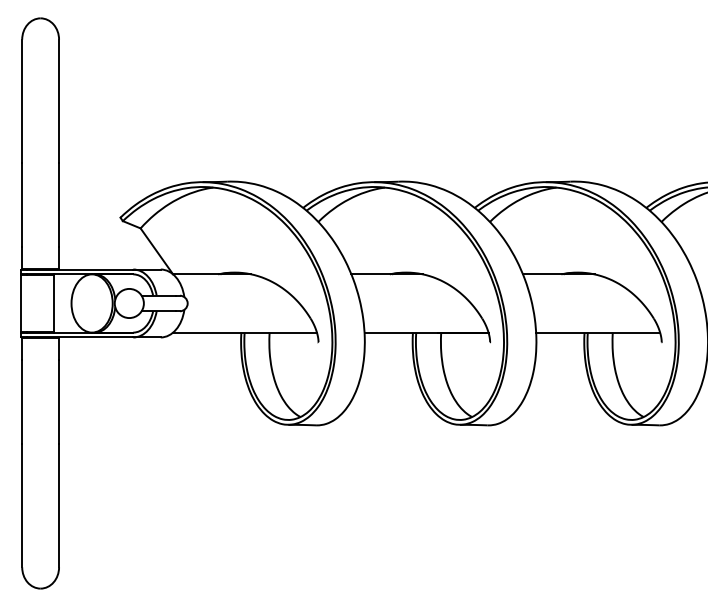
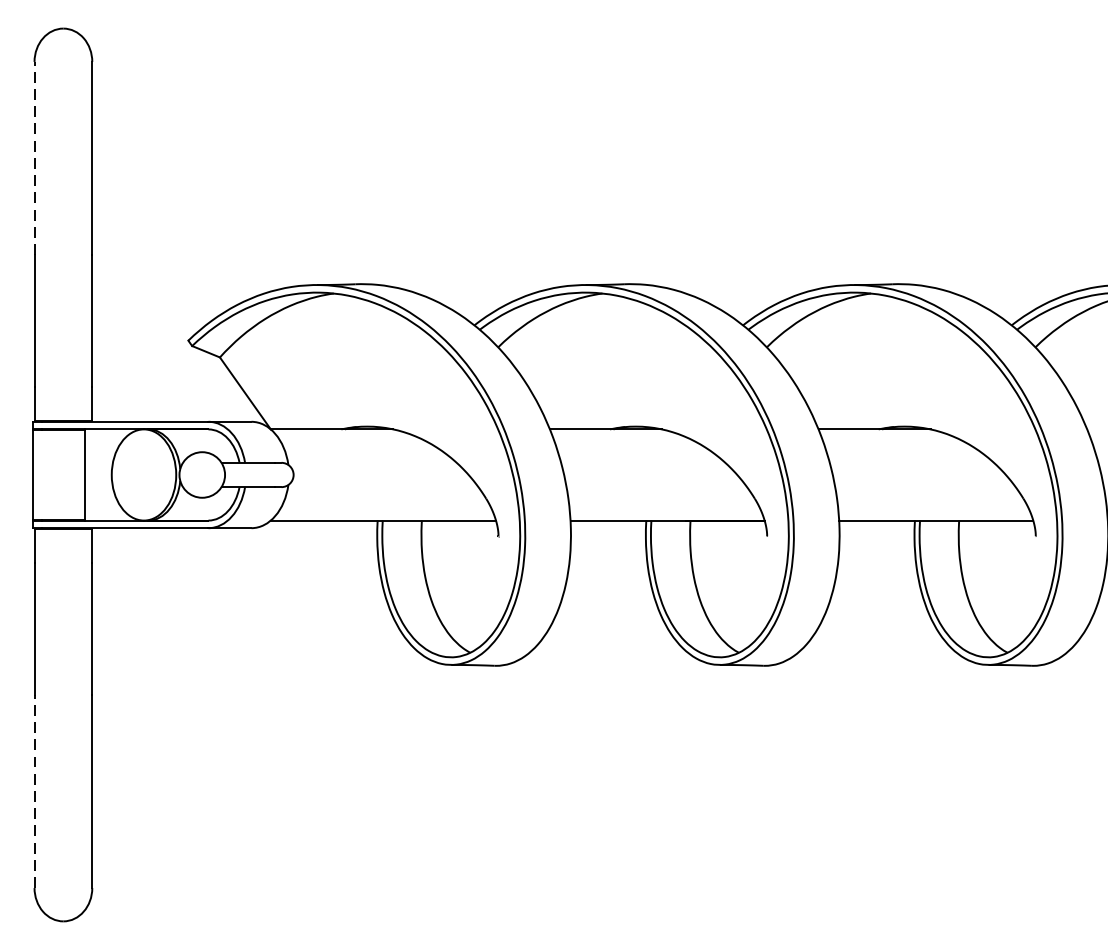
line: (22, 101) -> (35, 158), solid -> dashed
line: (22, 505) -> (35, 791), solid -> dashed

